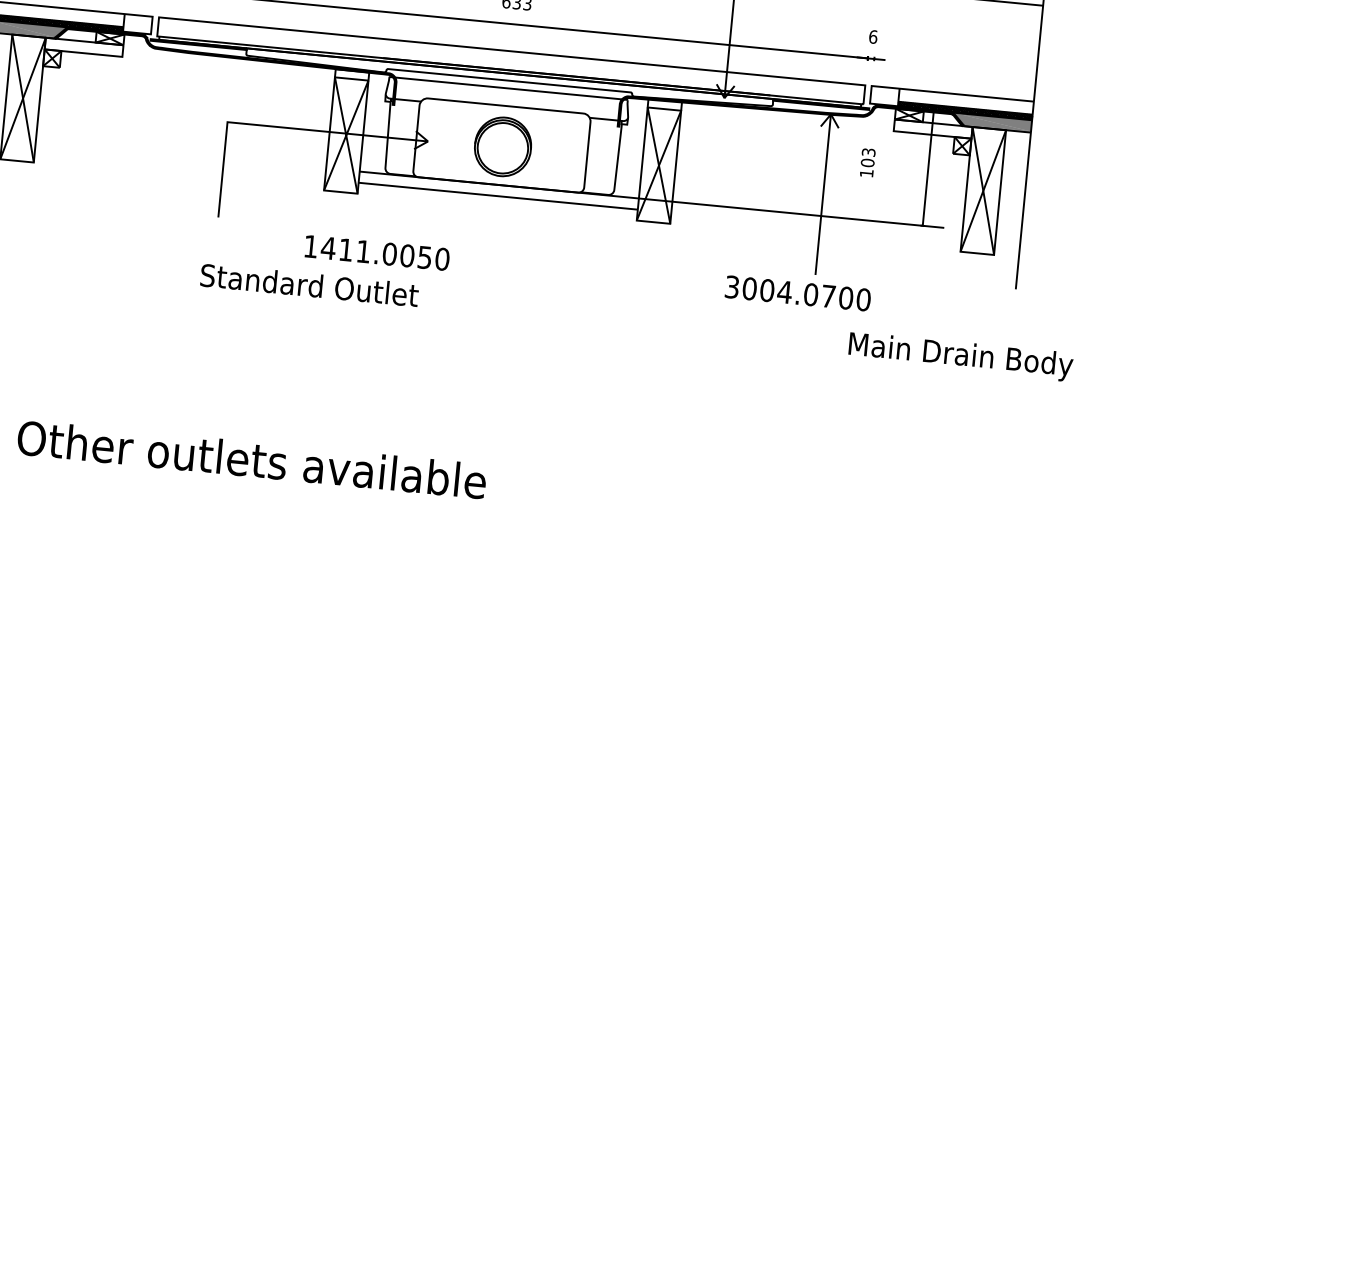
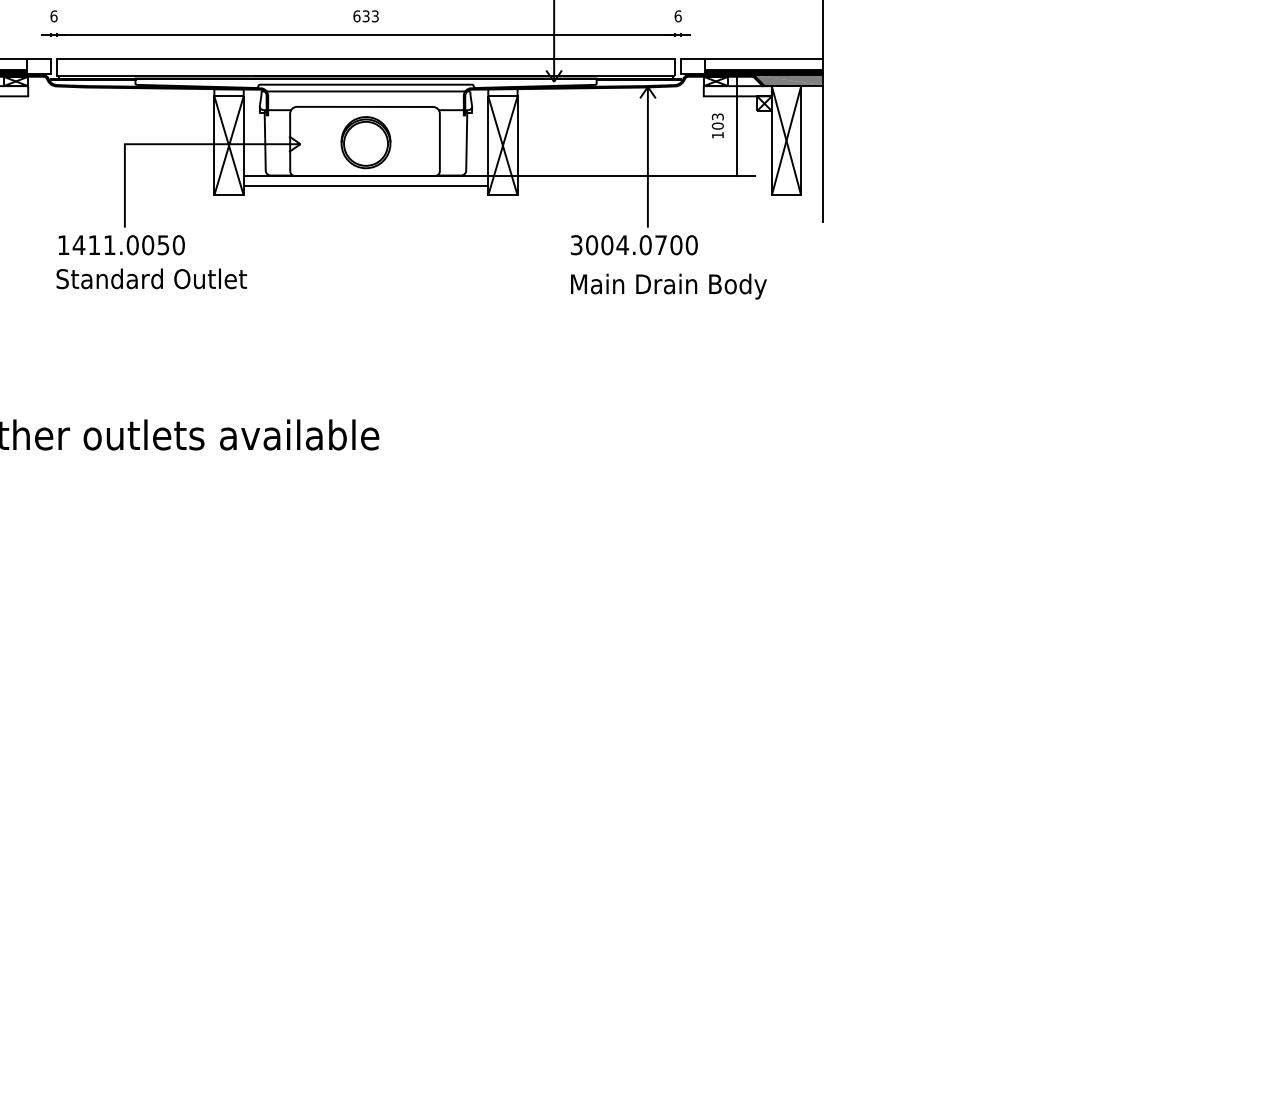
text: (867, 162) -> (717, 125), moved
text: (376, 253) -> (121, 245), moved
text: (309, 284) -> (151, 278), moved
text: (960, 356) -> (668, 286), moved

